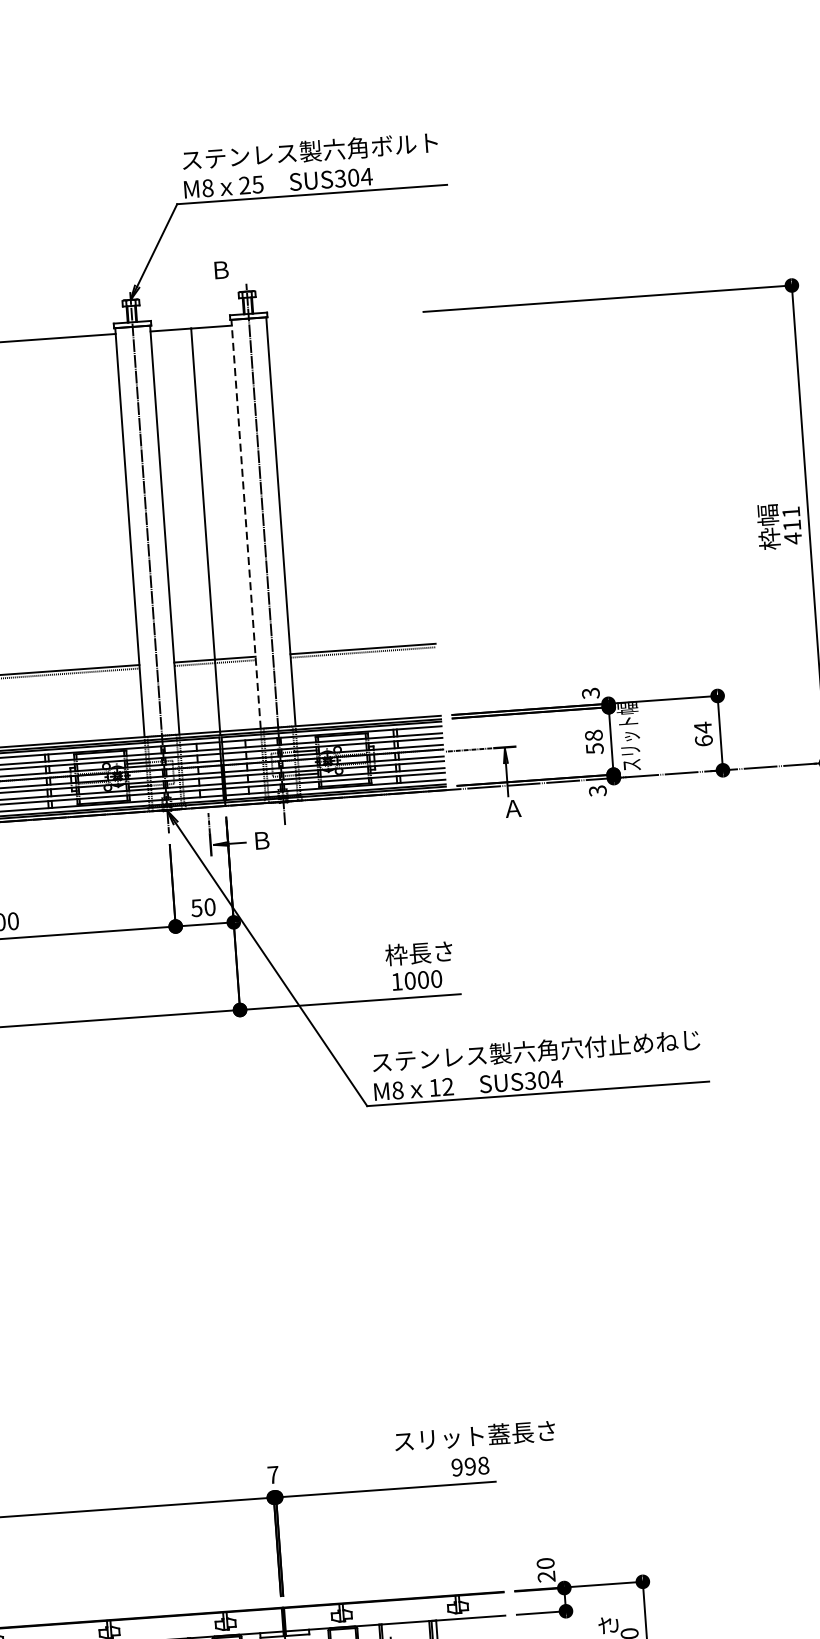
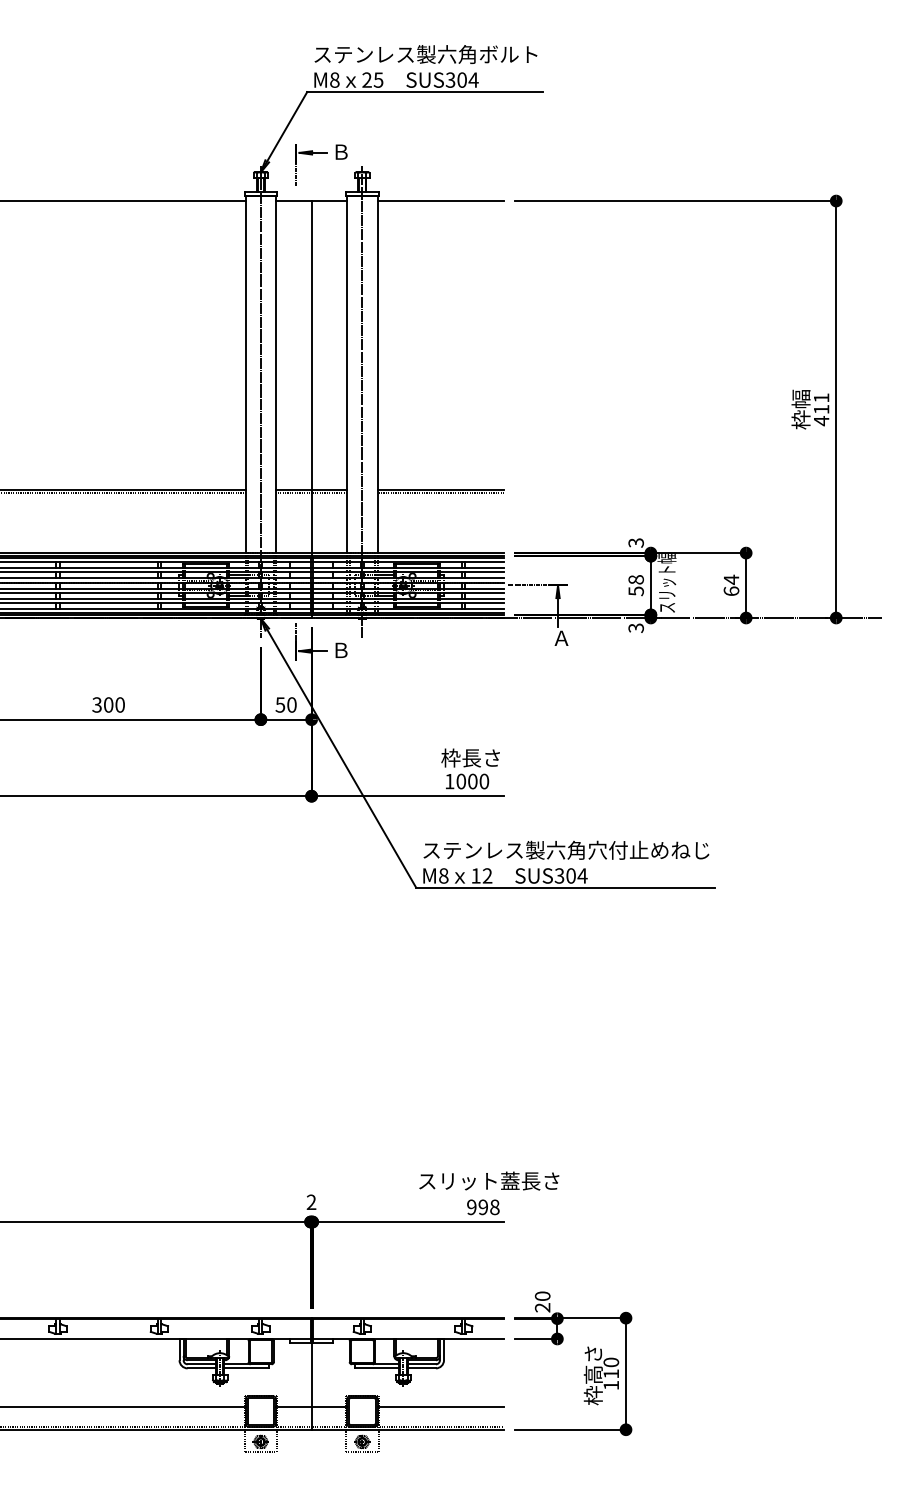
part: (187, 276) -> (311, 155), added
line: (338, 318) -> (440, 201), added
line: (246, 524) -> (347, 374), dashed -> solid
text: (273, 1474) -> (311, 1201), 7 -> 2

